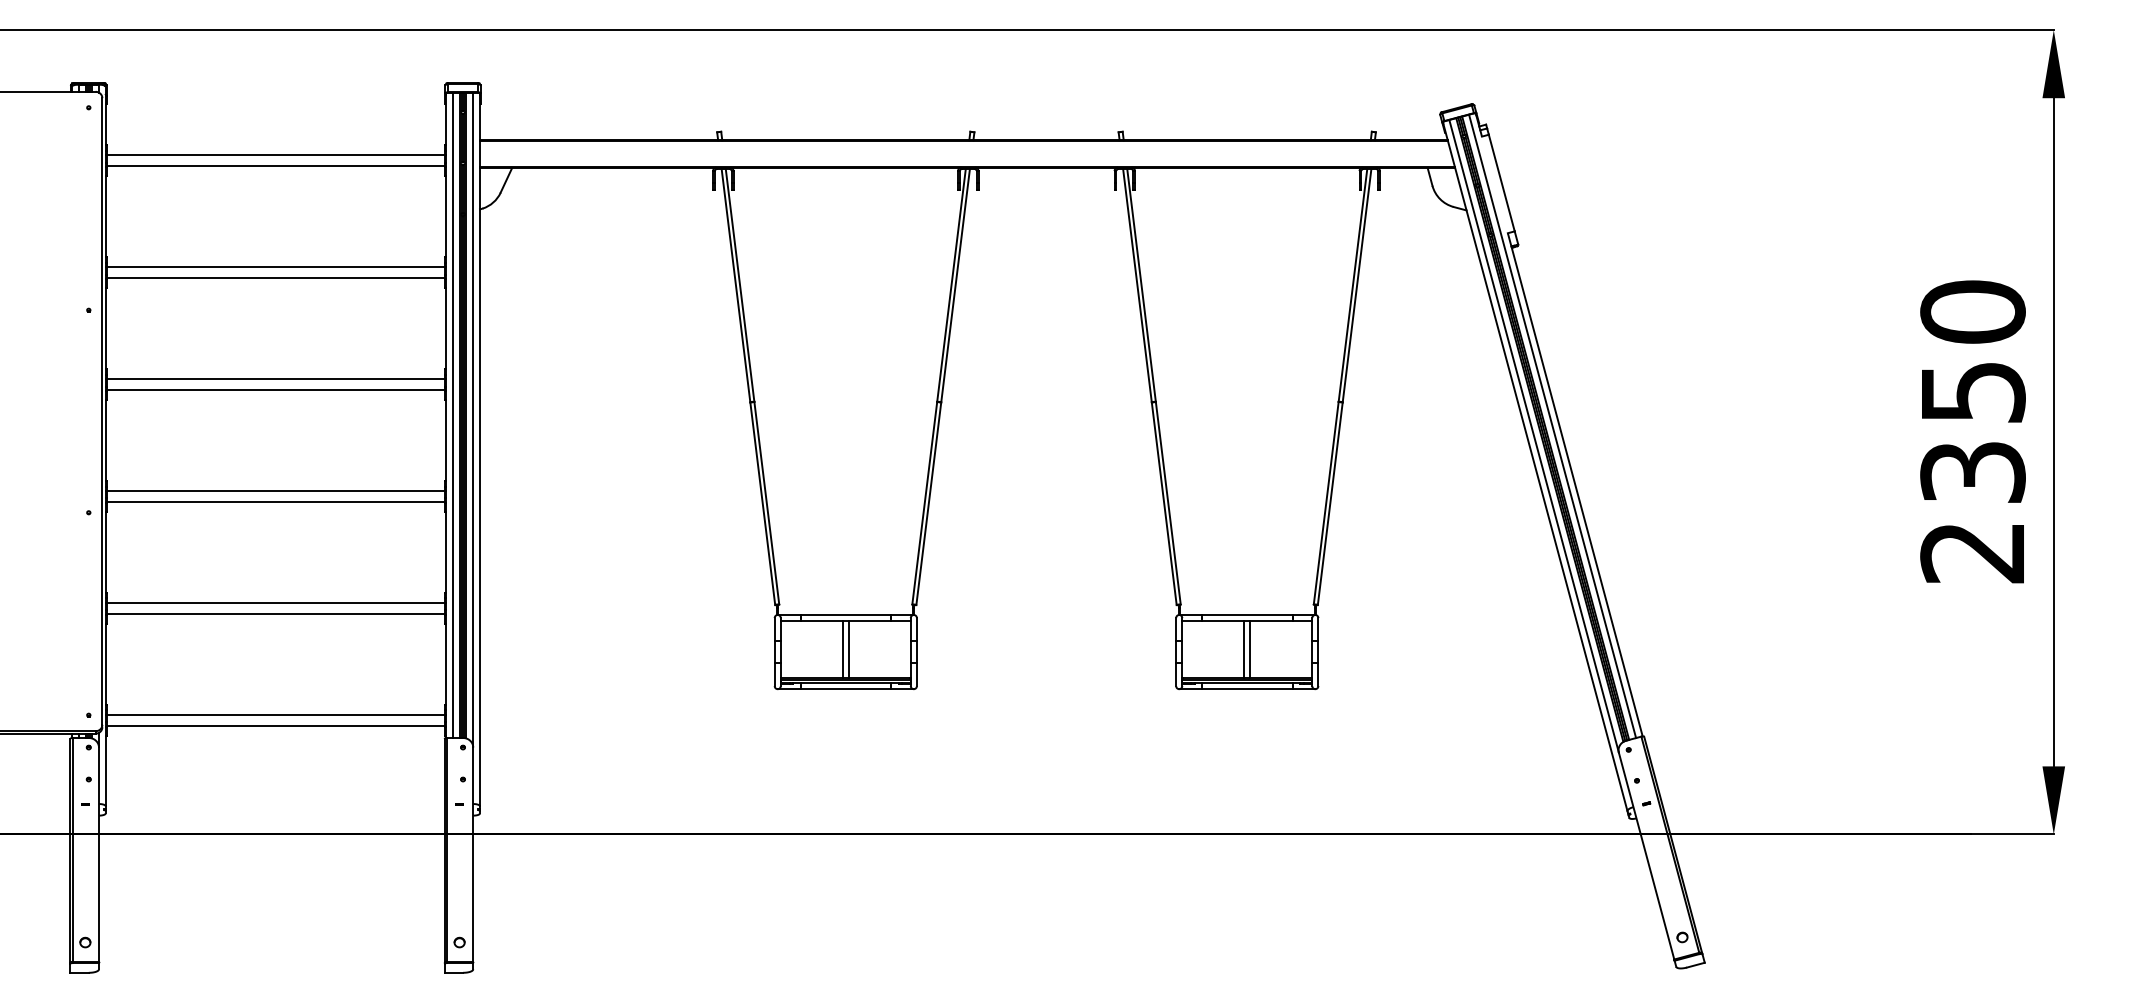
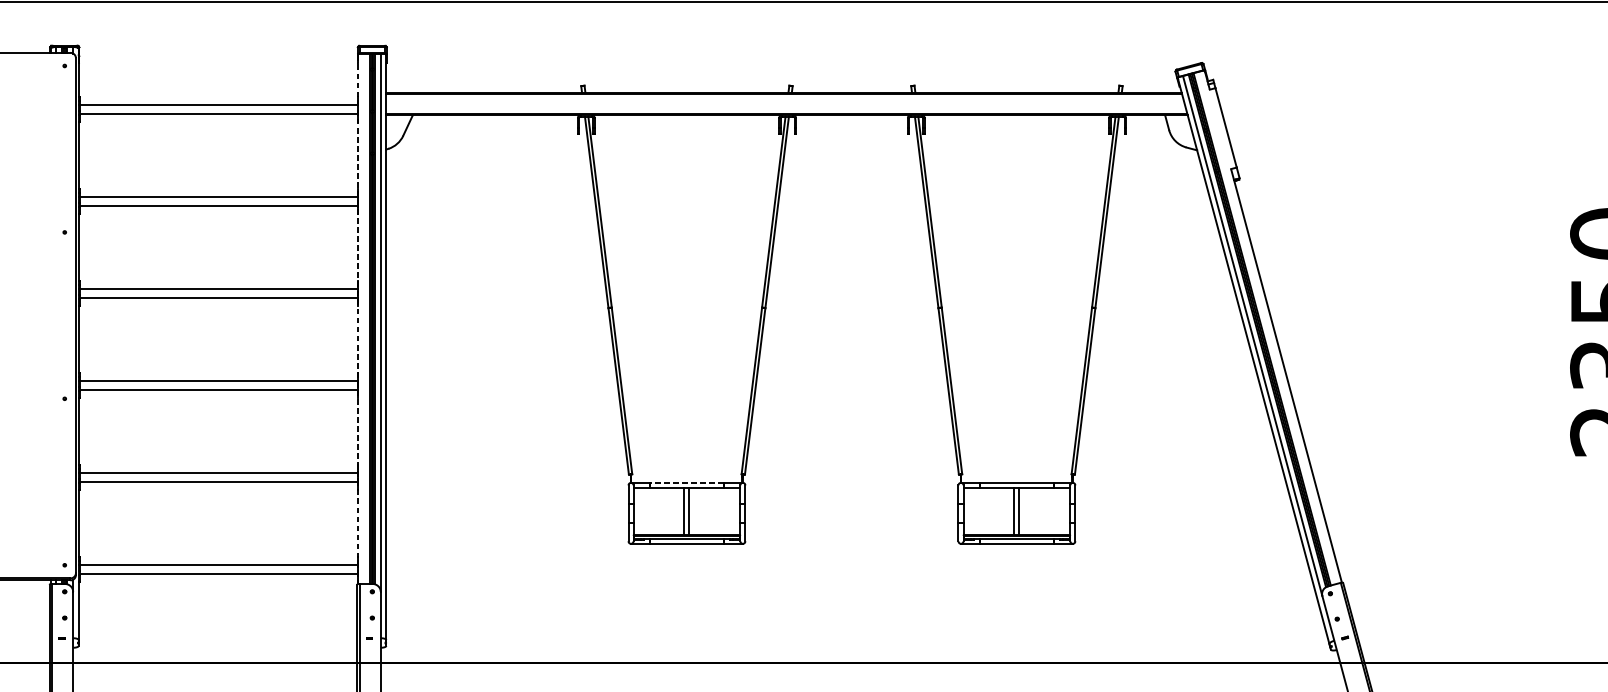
line: (452, 414) -> (363, 318), removed
line: (446, 416) -> (358, 319), solid -> dashed
line: (1552, 426) -> (1267, 327), removed
line: (845, 615) -> (686, 483), solid -> dashed

